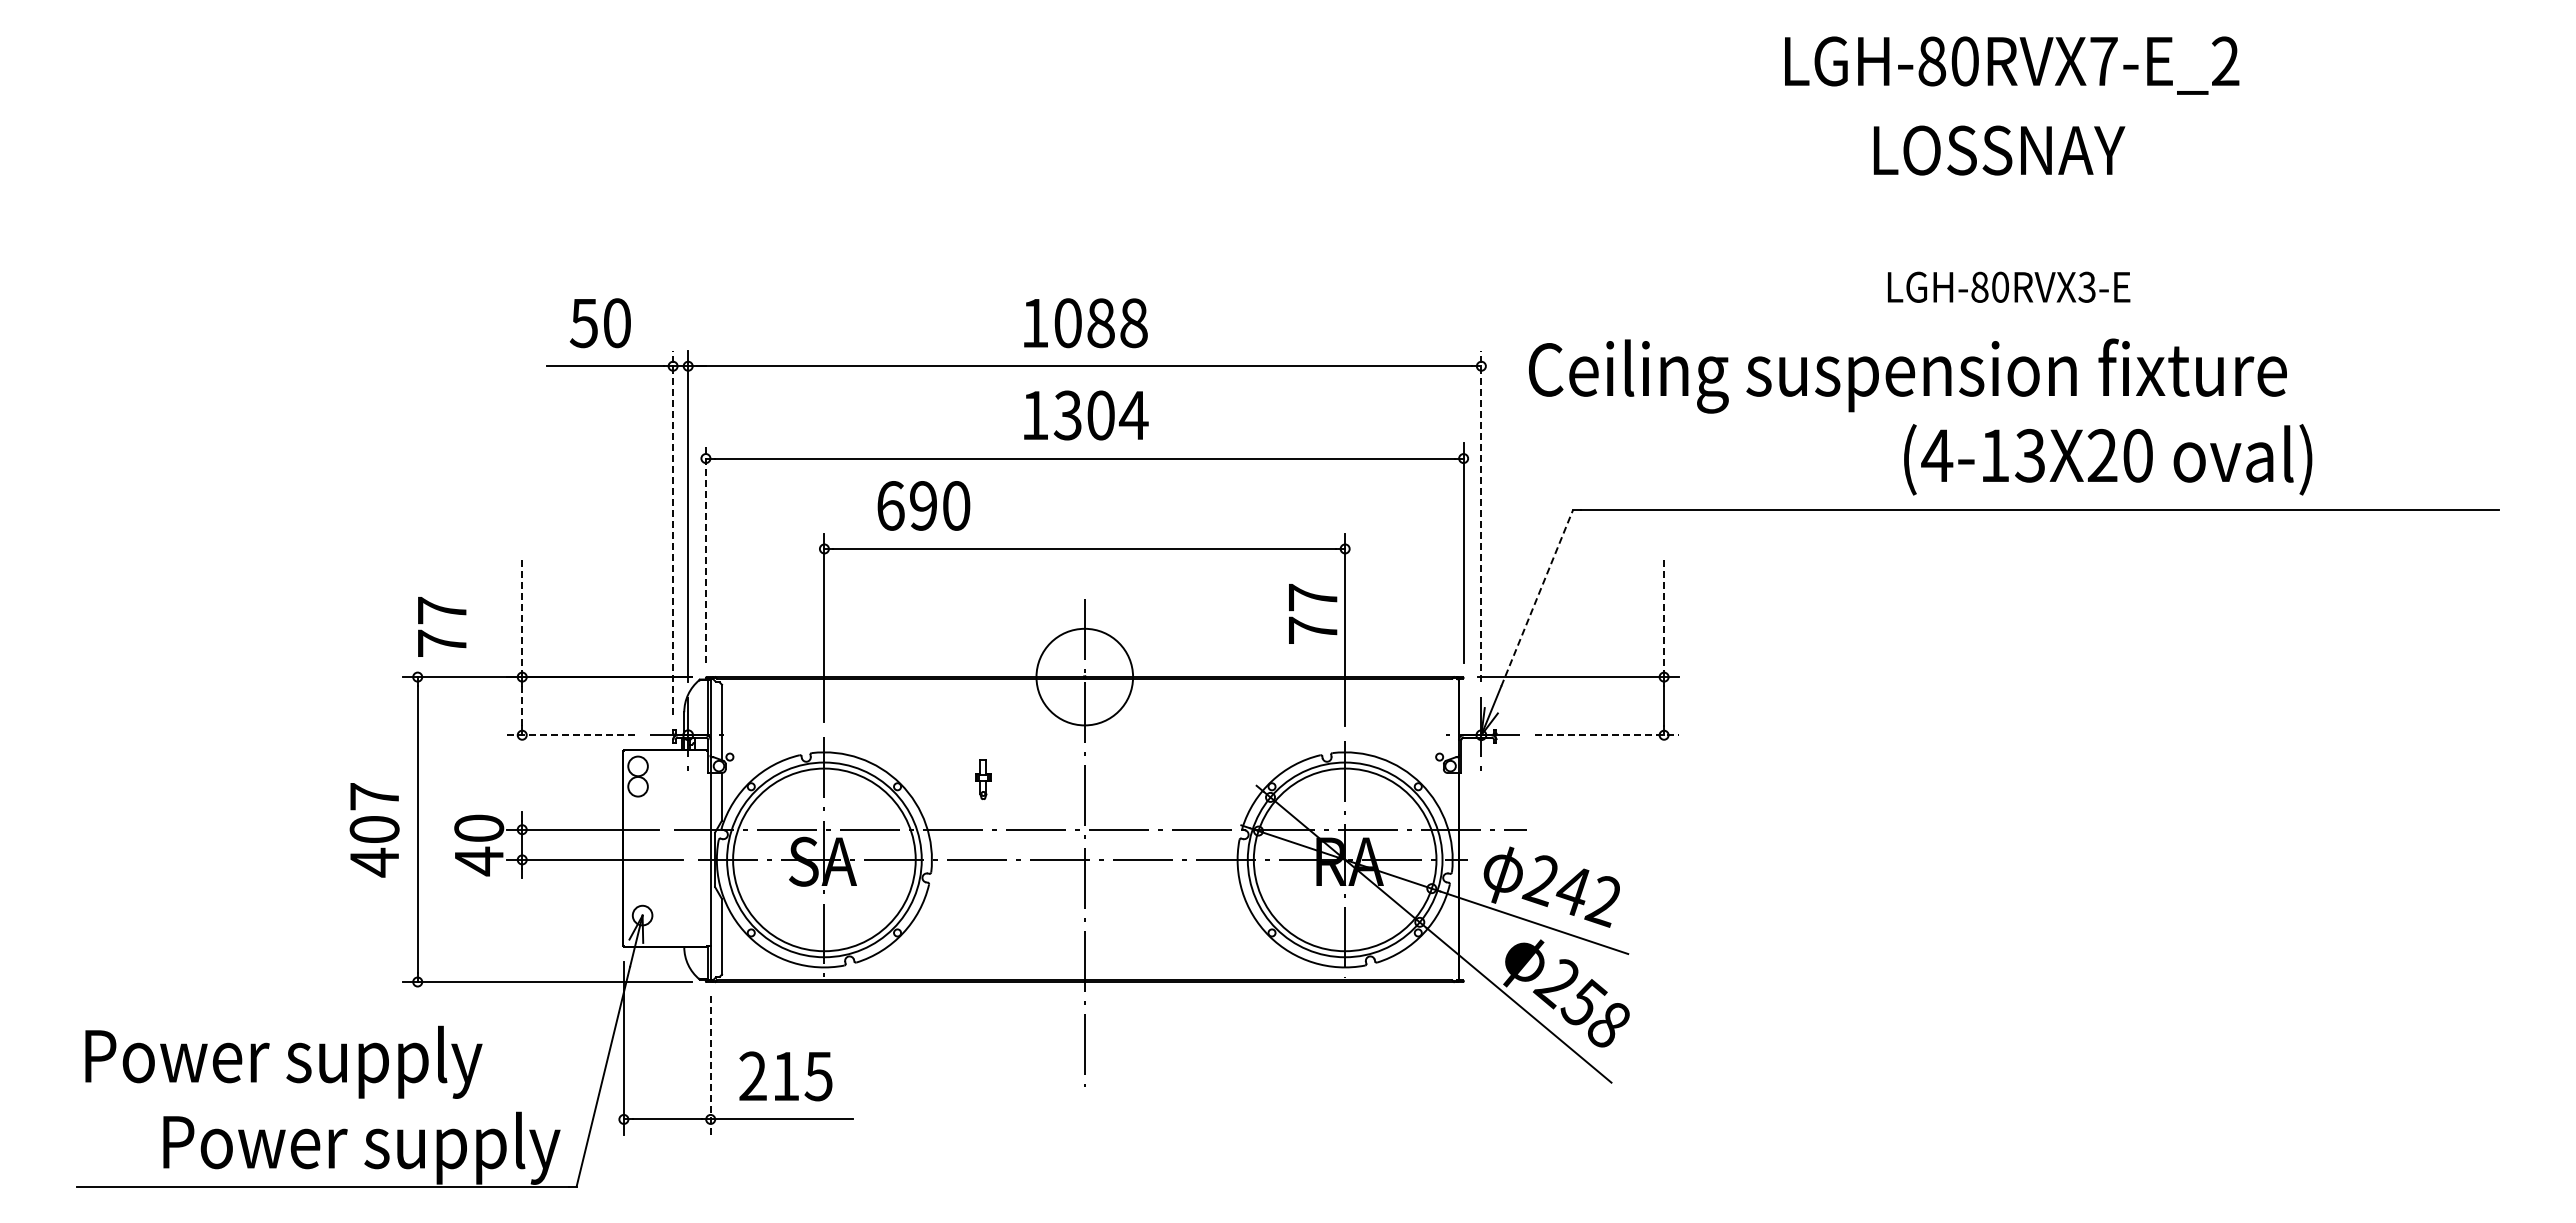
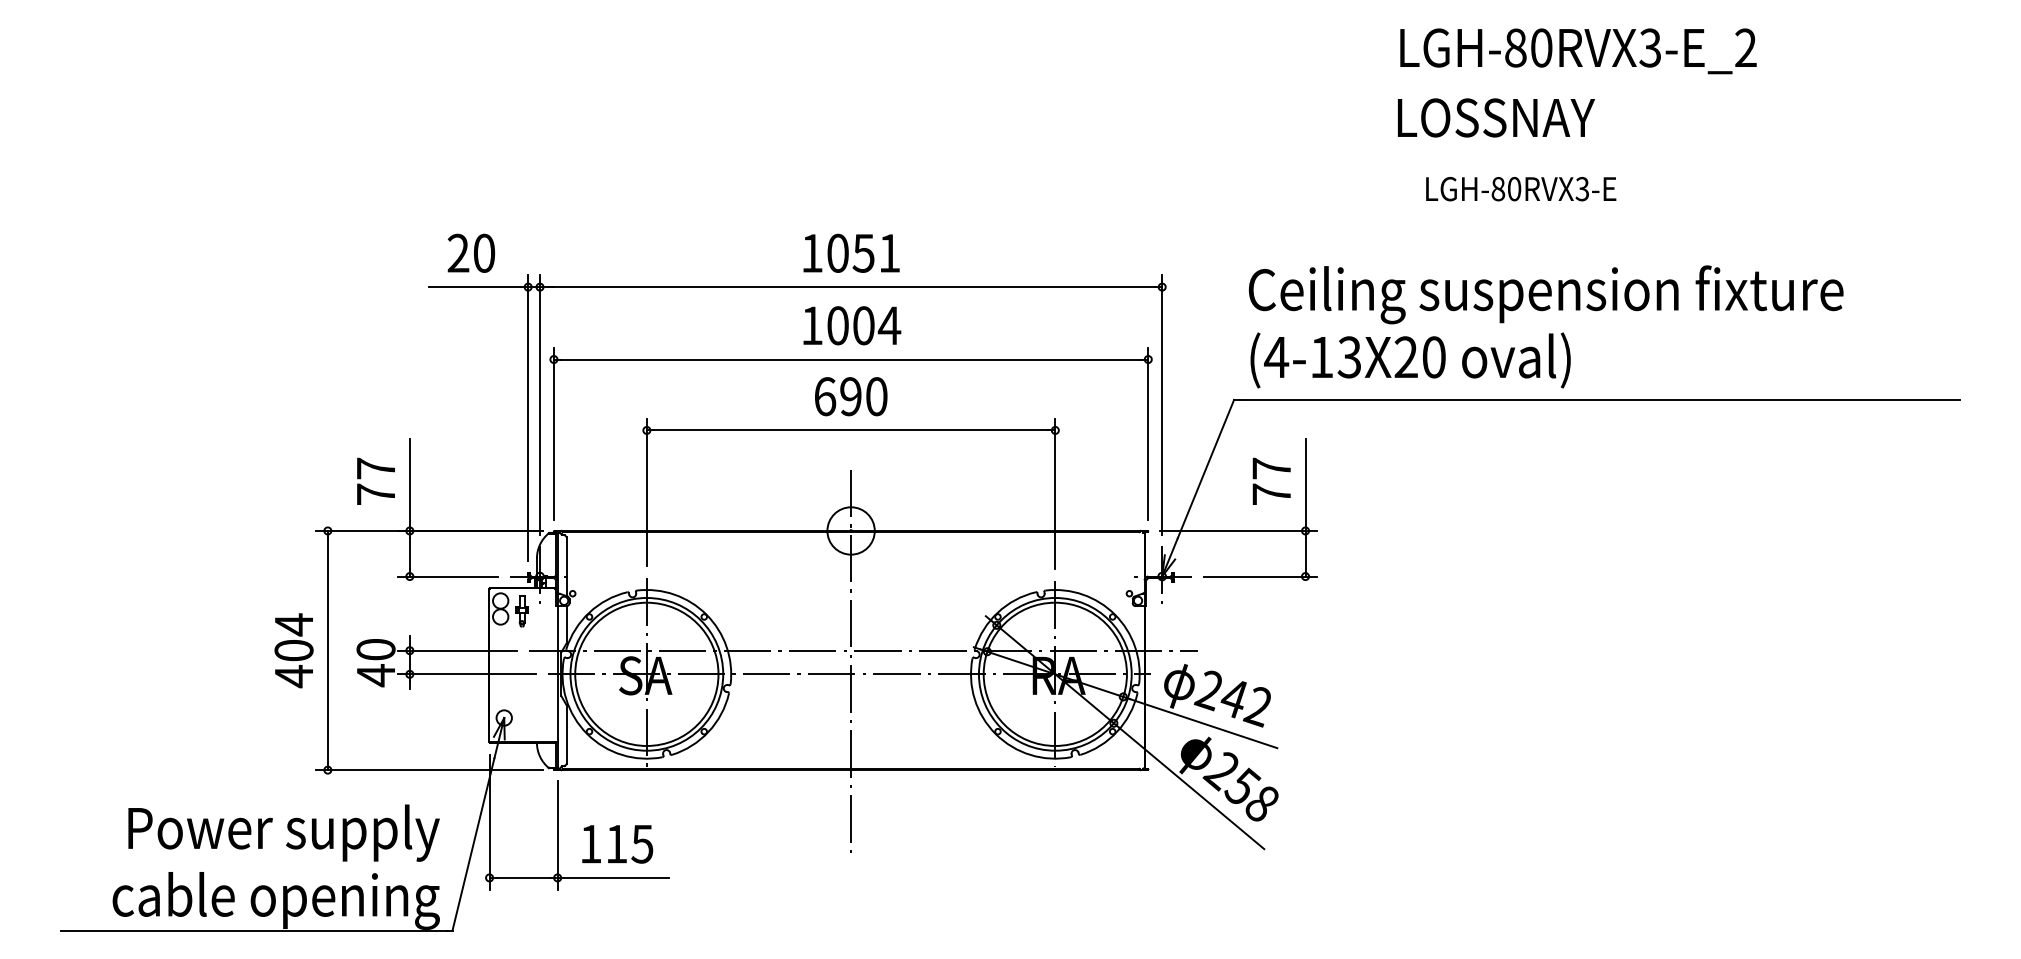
text: (2103, 61) -> (1650, 48), LGH-80RVX7-E_2 -> LGH-80RVX3-E_2
text: (1999, 150) -> (1496, 117), moved
text: (2009, 286) -> (1521, 188), moved
text: (583, 323) -> (457, 253), 50 -> 20
text: (1116, 323) -> (875, 253), 1088 -> 1051
text: (1907, 375) -> (1545, 294), moved
text: (1067, 415) -> (837, 325), 1304 -> 1004
text: (2108, 459) -> (1410, 360), moved
text: (923, 505) -> (850, 396), moved
line: (1481, 515) -> (1162, 404), dashed -> solid
line: (673, 533) -> (528, 418), dashed -> solid
line: (705, 553) -> (553, 434), dashed -> solid
line: (1537, 597) -> (1206, 468), dashed -> solid
text: (1313, 613) -> (1272, 481), moved
line: (522, 618) -> (410, 484), dashed -> solid
line: (1664, 618) -> (1305, 484), dashed -> solid
text: (442, 626) -> (376, 481), moved
circle: (1084, 676) -> (850, 530), size x0.62
line: (522, 706) -> (410, 554), dashed -> solid
line: (570, 735) -> (447, 576), dashed -> solid
line: (1607, 735) -> (1261, 576), dashed -> solid
part: (983, 779) -> (522, 611), moved
text: (374, 796) -> (293, 624), 407 -> 404
text: (283, 1061) -> (283, 832), moved
line: (710, 1065) -> (557, 835), dashed -> solid
text: (752, 1075) -> (590, 843), 215 -> 115
text: (351, 1148) -> (275, 900), Power supply -> cable opening

